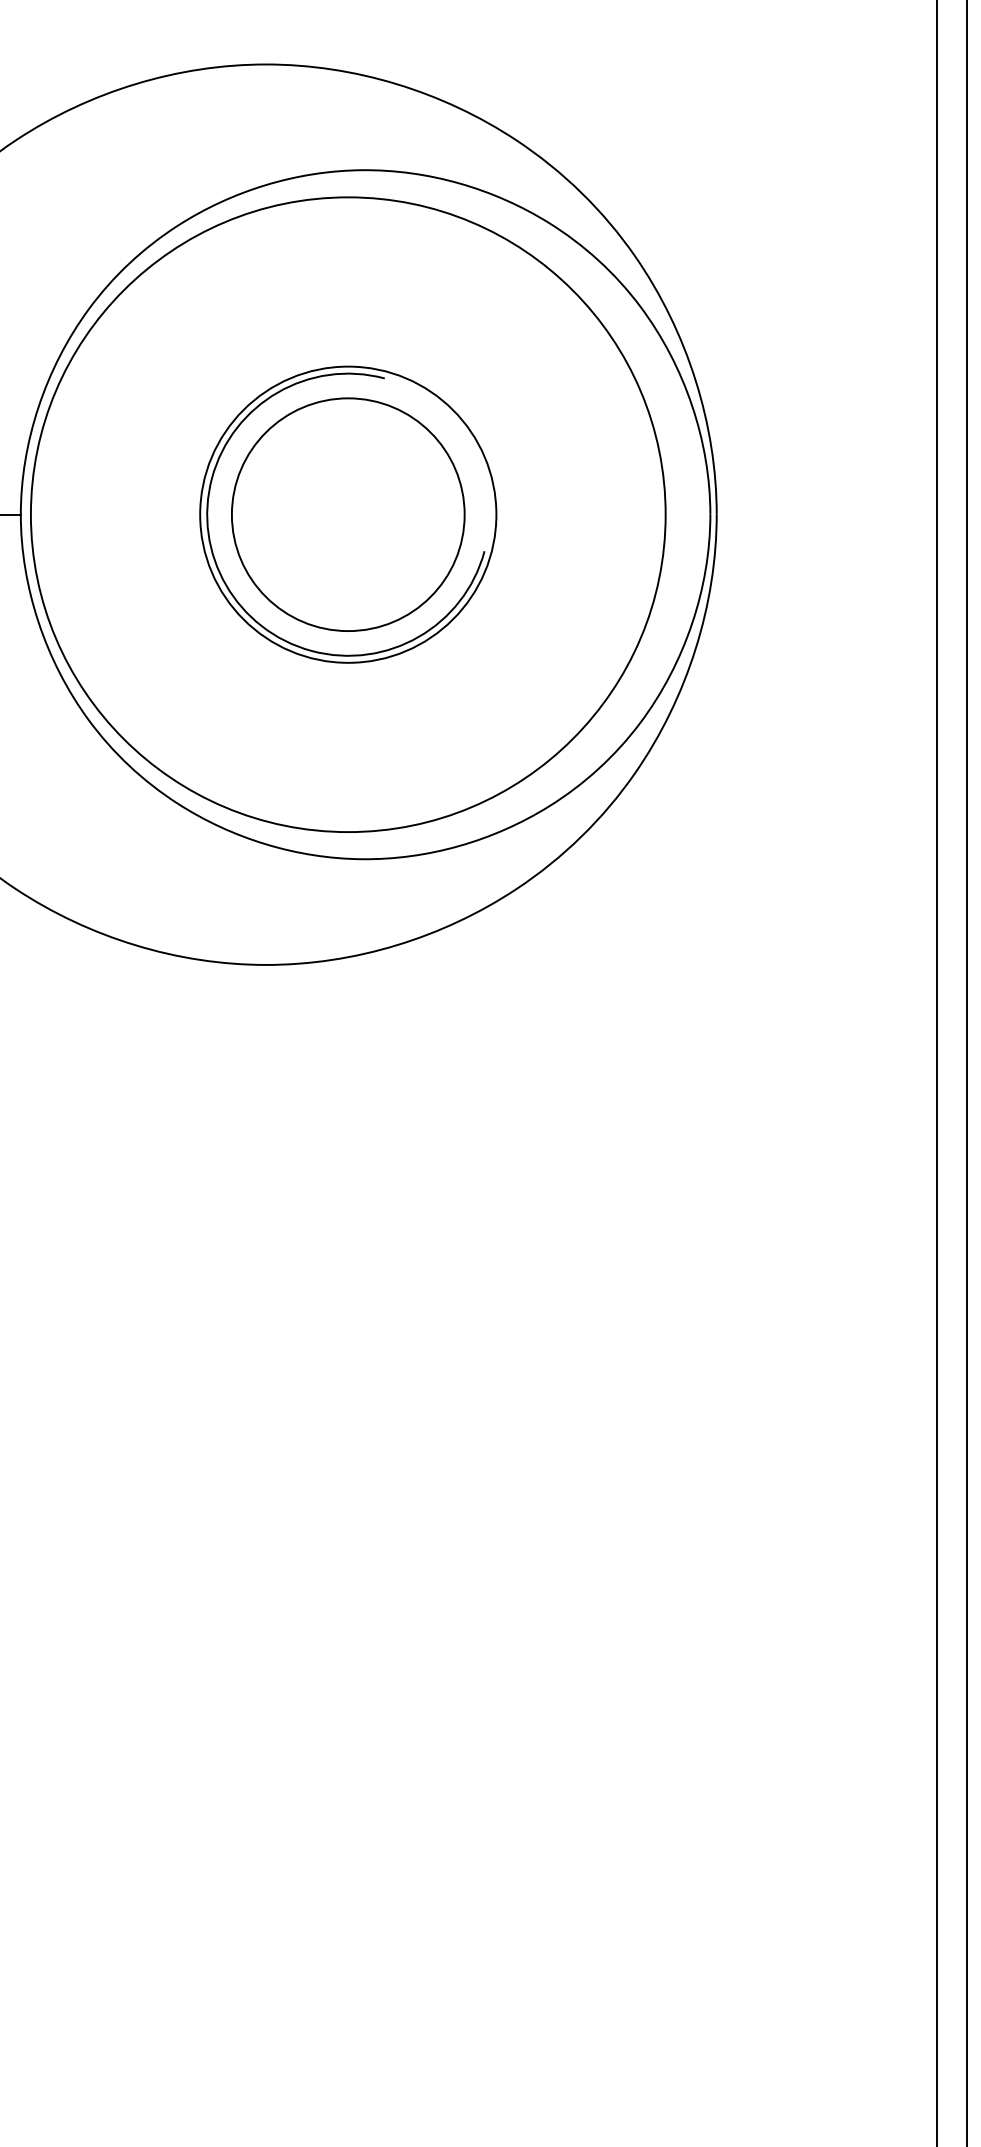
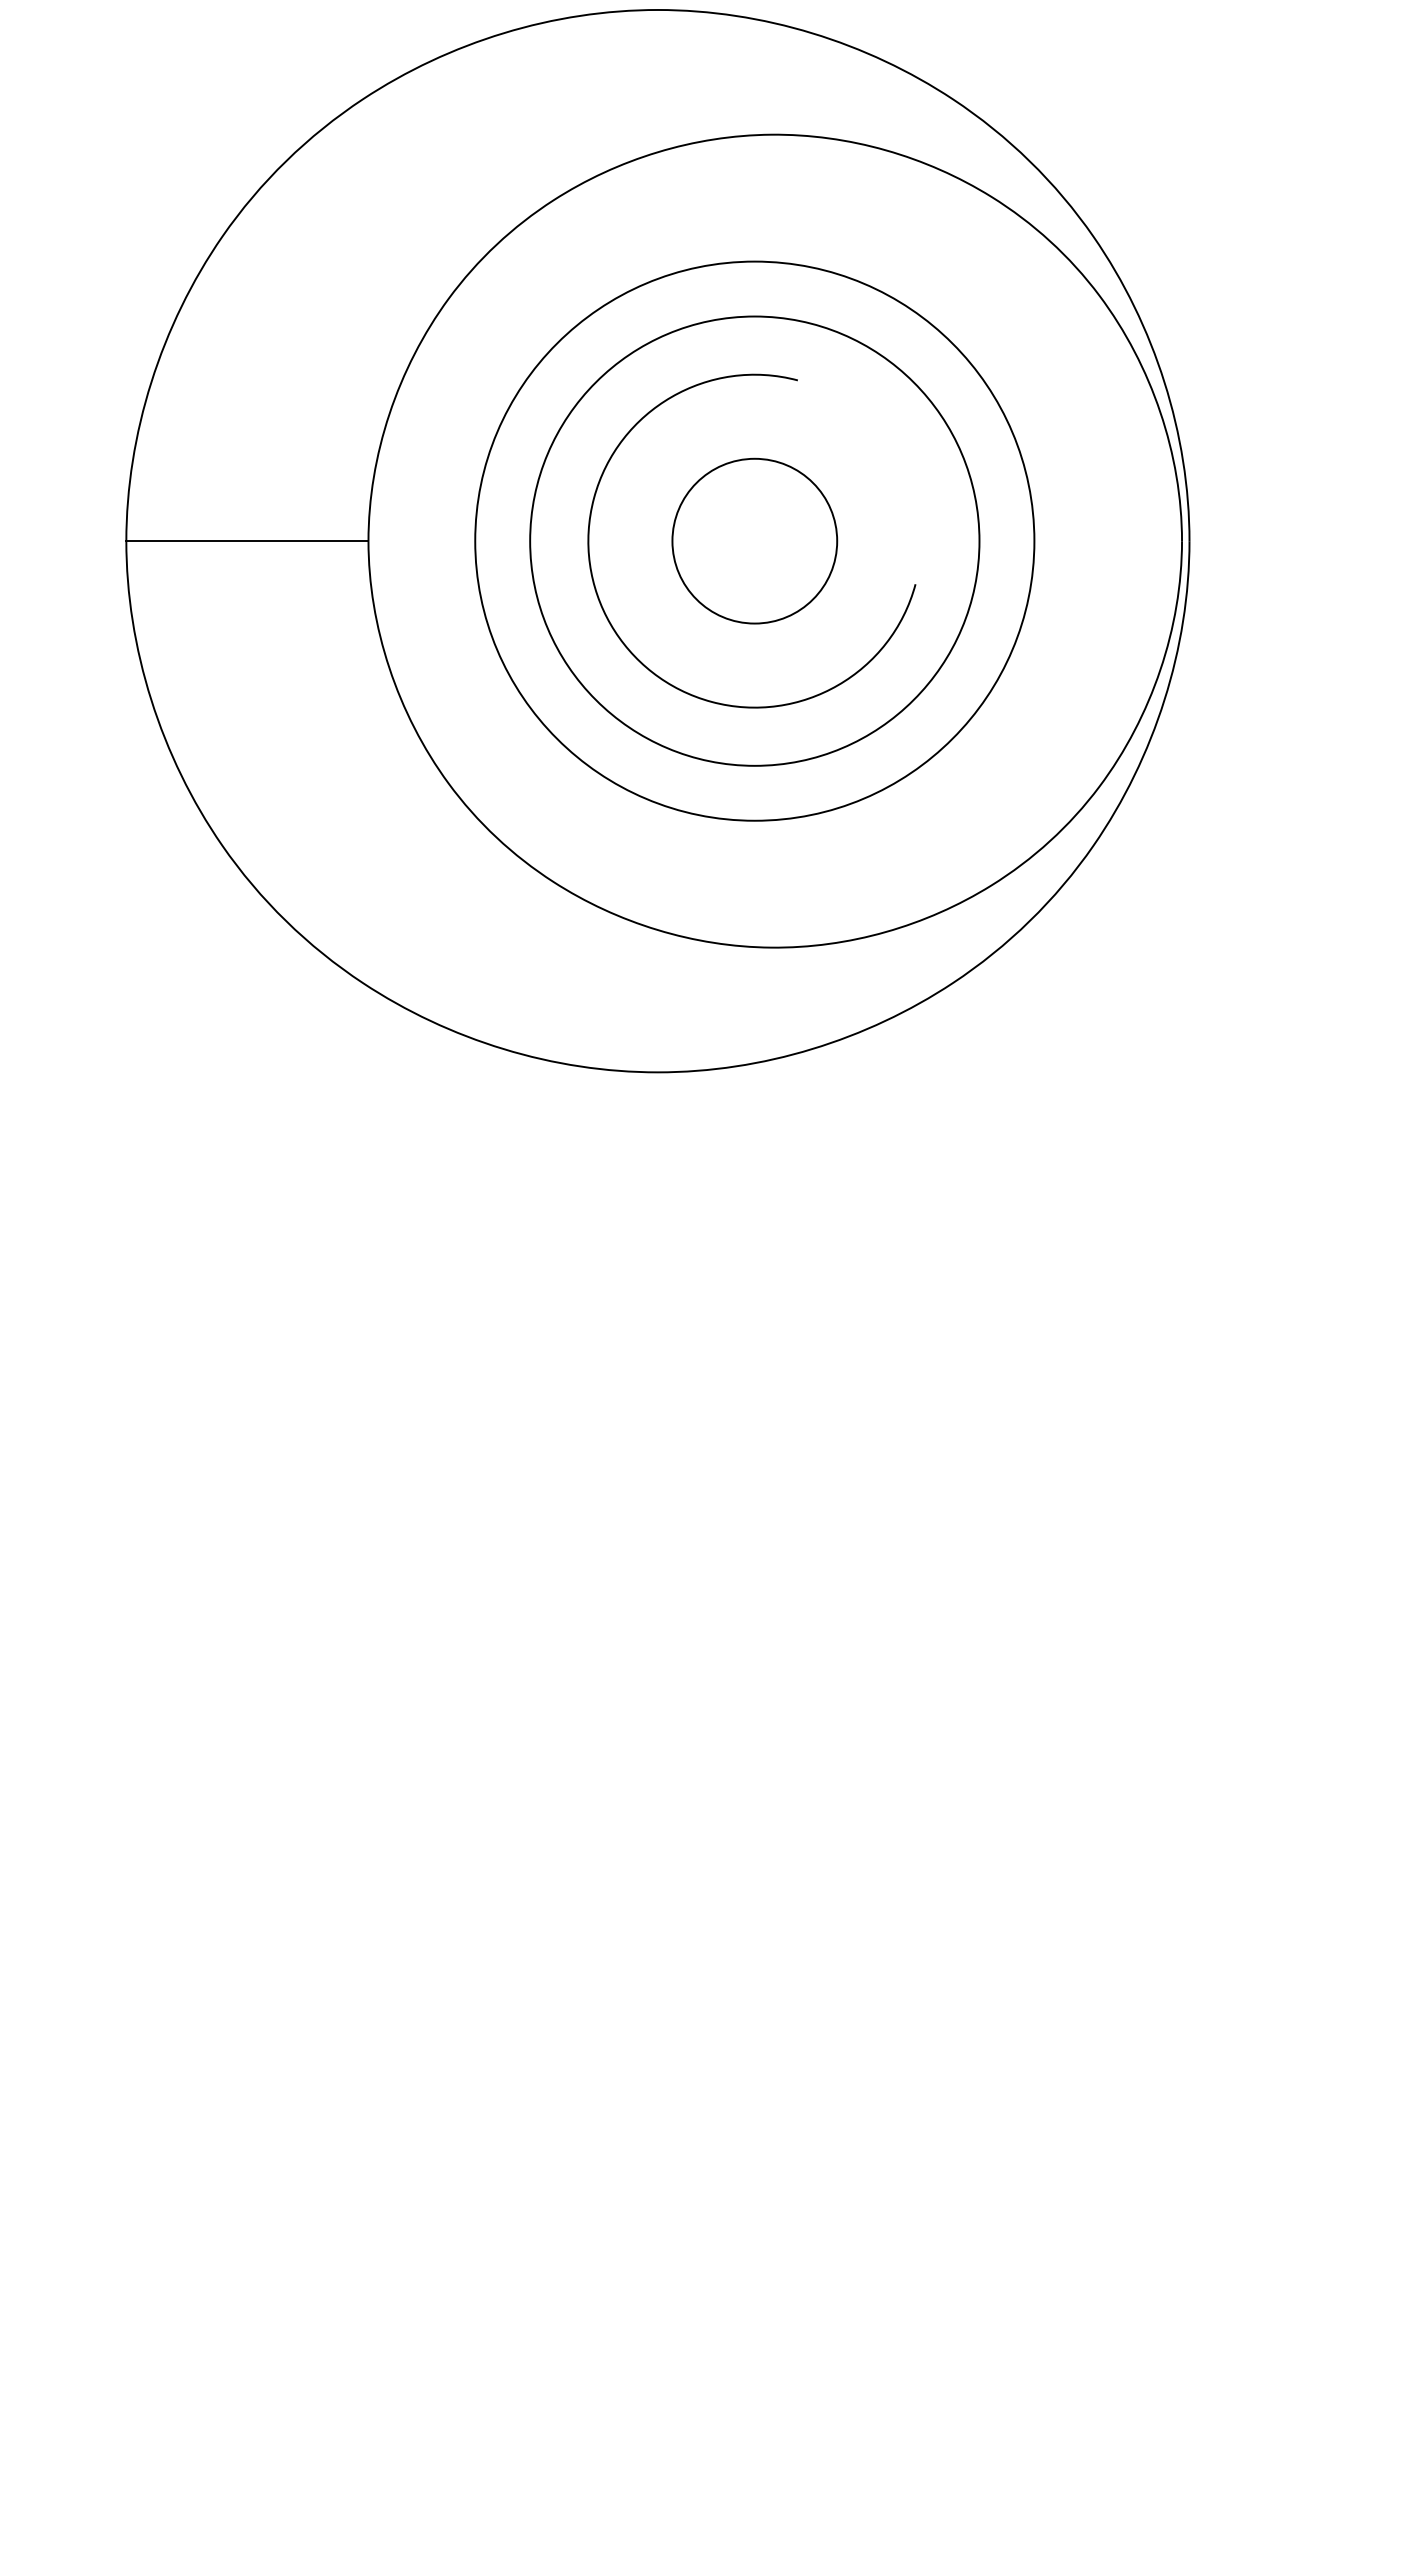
circle: (348, 514) -> (754, 540), size x0.6
circle: (348, 514) -> (754, 540), size x0.6
circle: (348, 514) -> (754, 540), size x1.6

